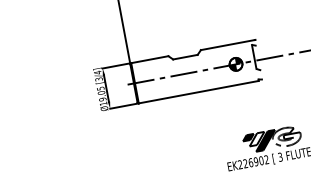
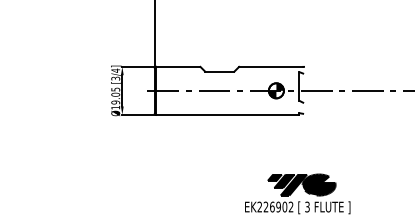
fill: (286, 136) -> (318, 184), added
fill: (257, 139) -> (284, 181), added

